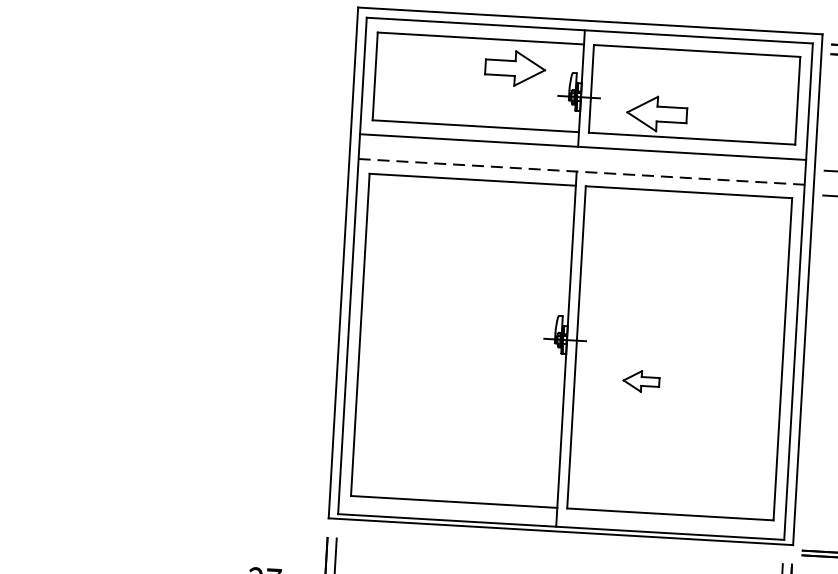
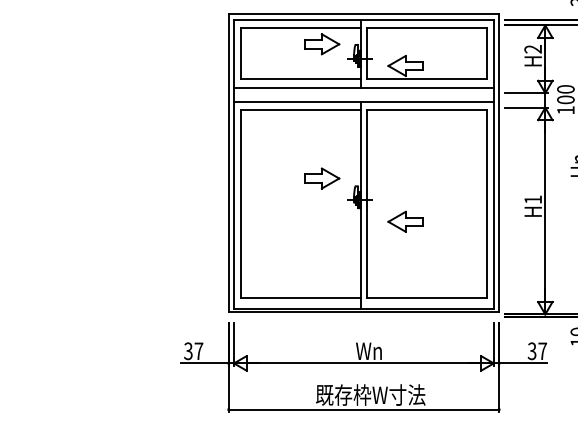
line: (580, 172) -> (363, 102), dashed -> solid
part: (502, 299) -> (322, 178), added
part: (641, 381) -> (405, 221), size x1.67

